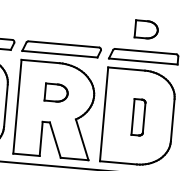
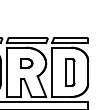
part: (146, 29) -> (70, 26), removed
part: (139, 117) -> (70, 72), size x1.43

